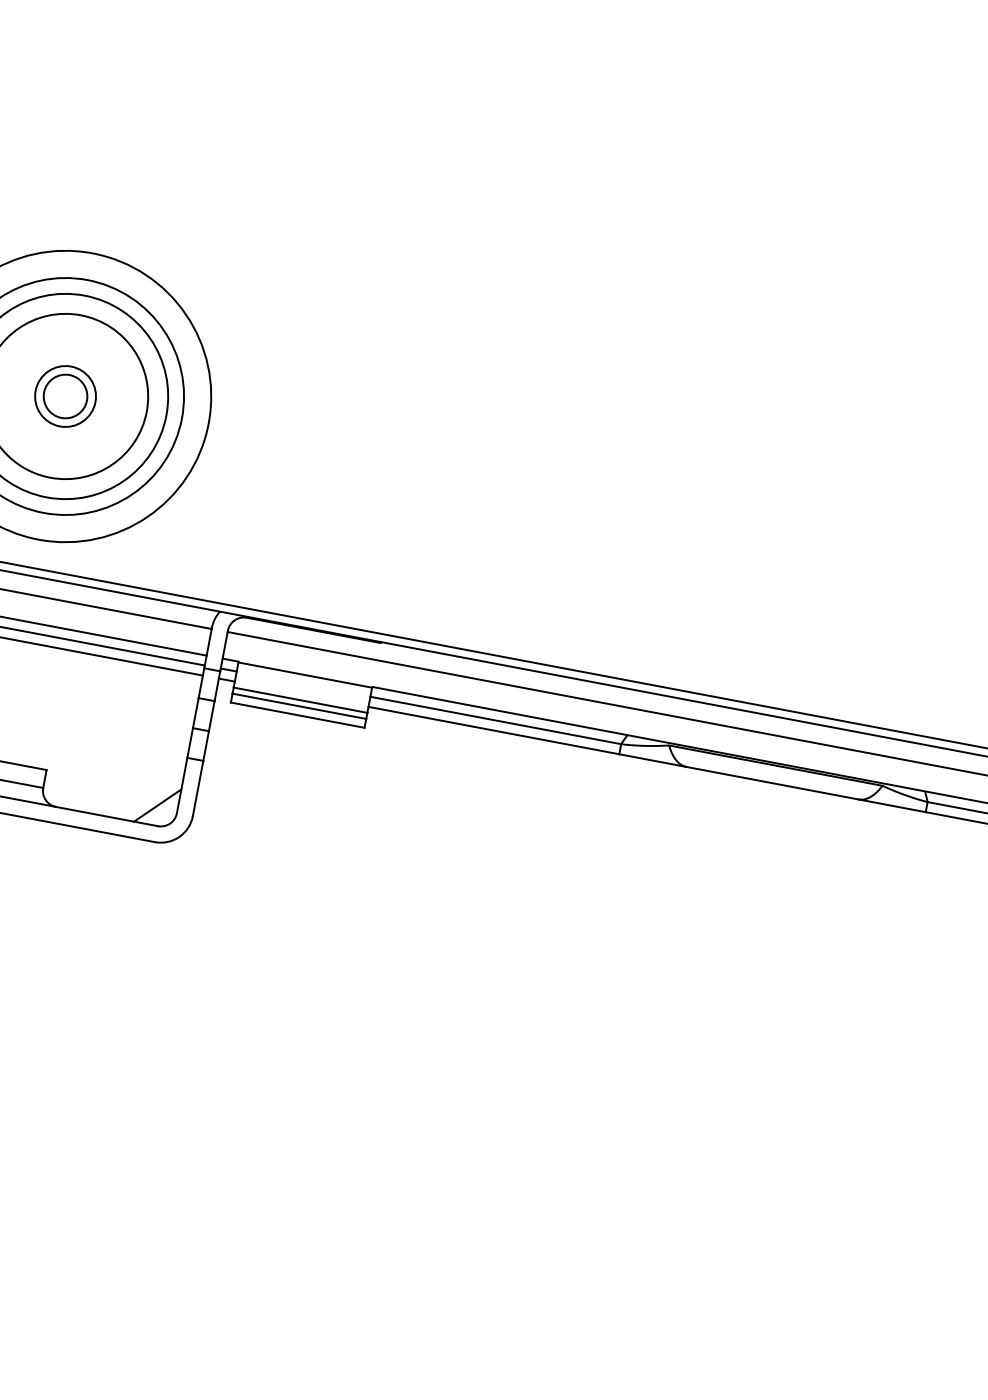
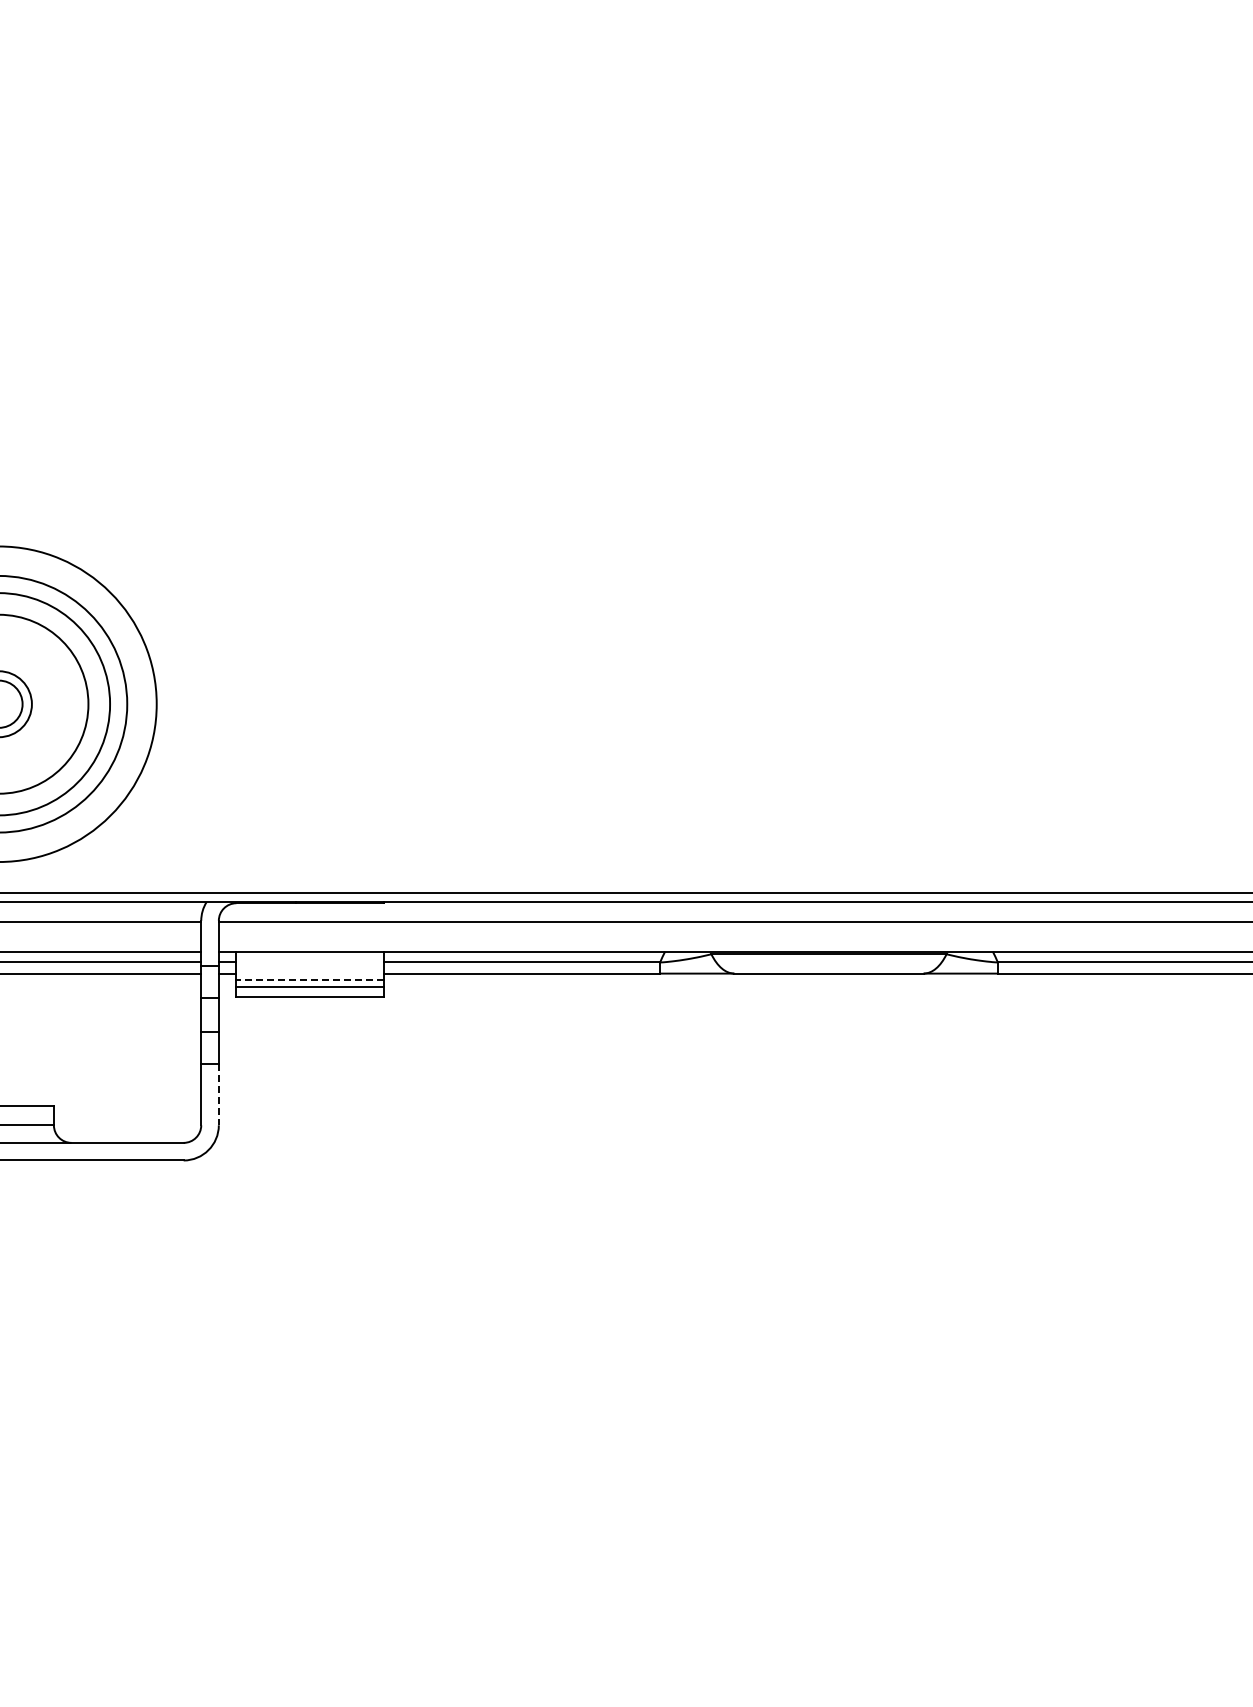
line: (300, 700) -> (310, 980), solid -> dashed
line: (197, 788) -> (218, 1094), solid -> dashed
line: (158, 805) -> (179, 1120), removed

